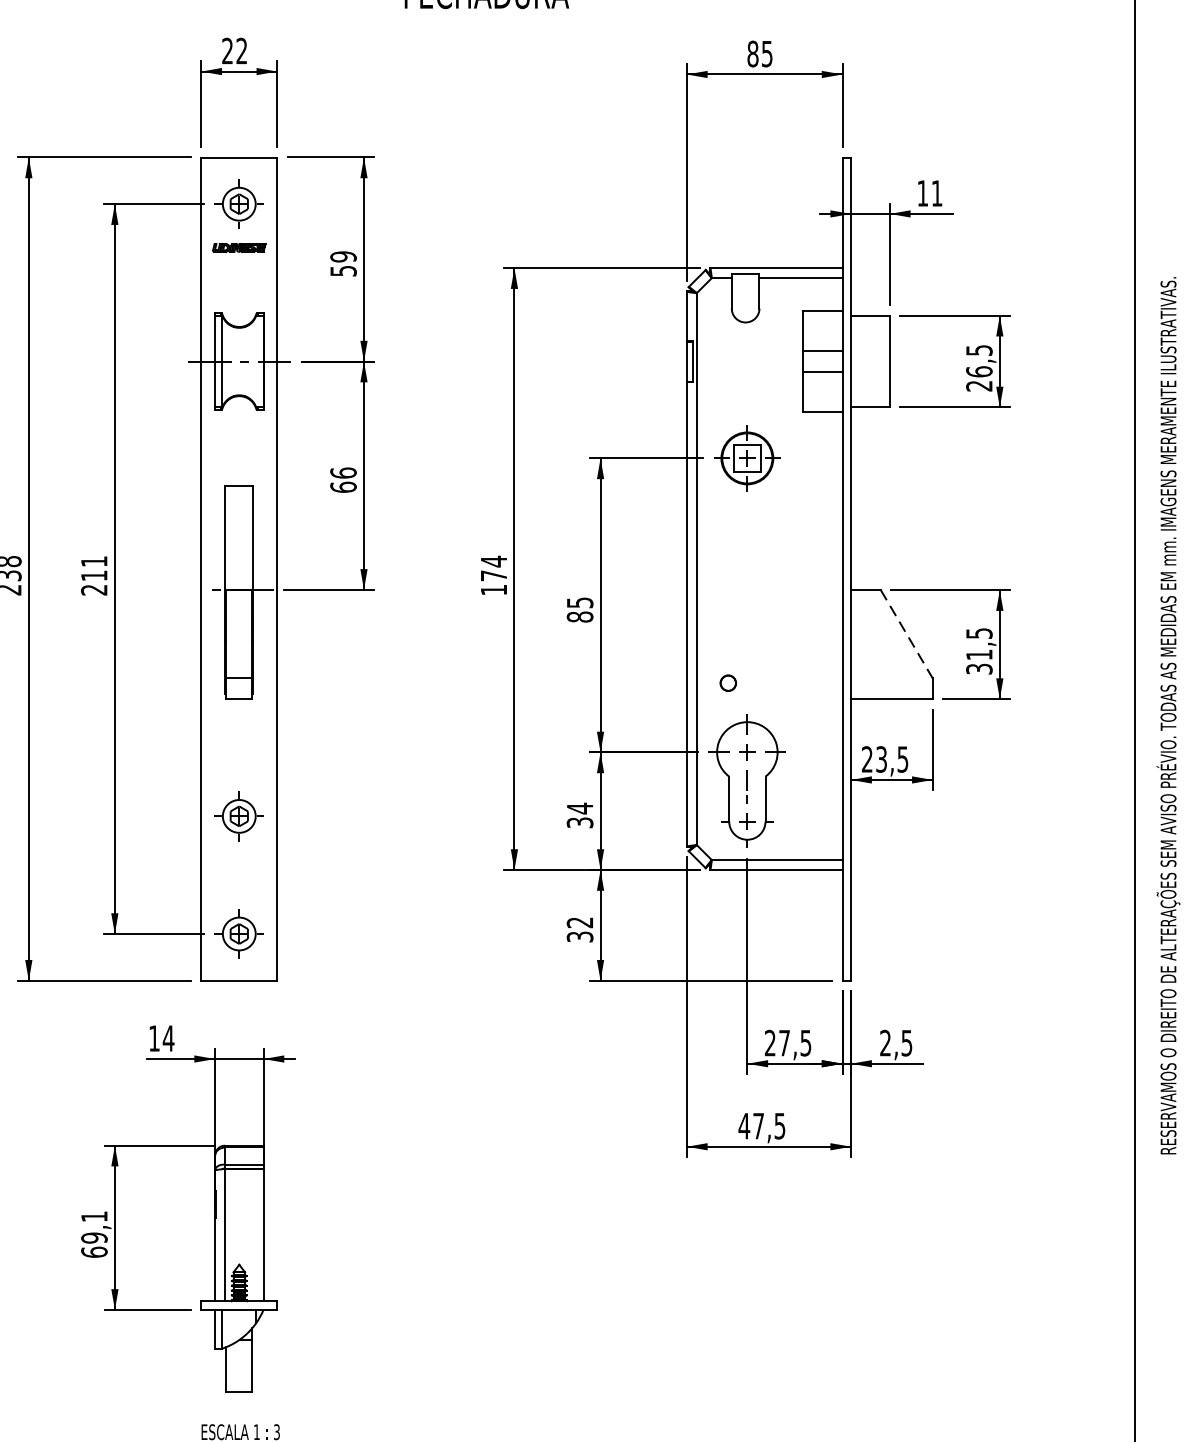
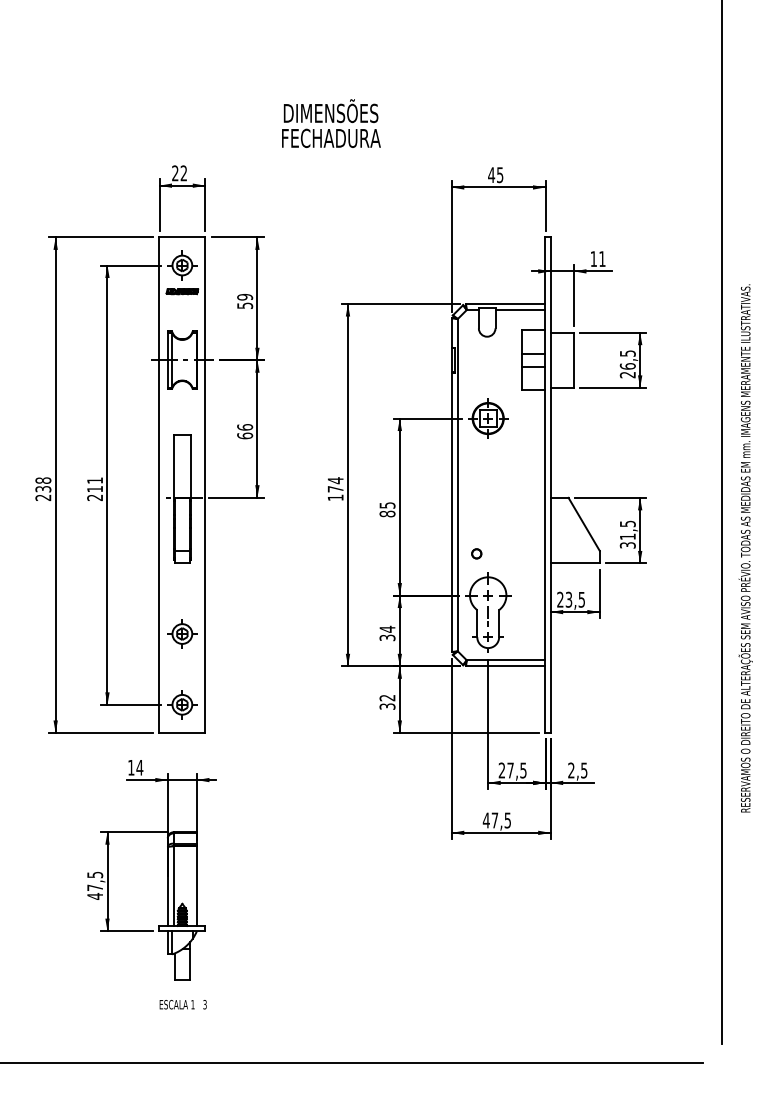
text: (752, 54) -> (491, 175), 85 -> 45
line: (907, 634) -> (584, 524), dashed -> solid
text: (1168, 715) -> (745, 548), moved
text: (94, 1234) -> (95, 885), 69,1 -> 47,5

